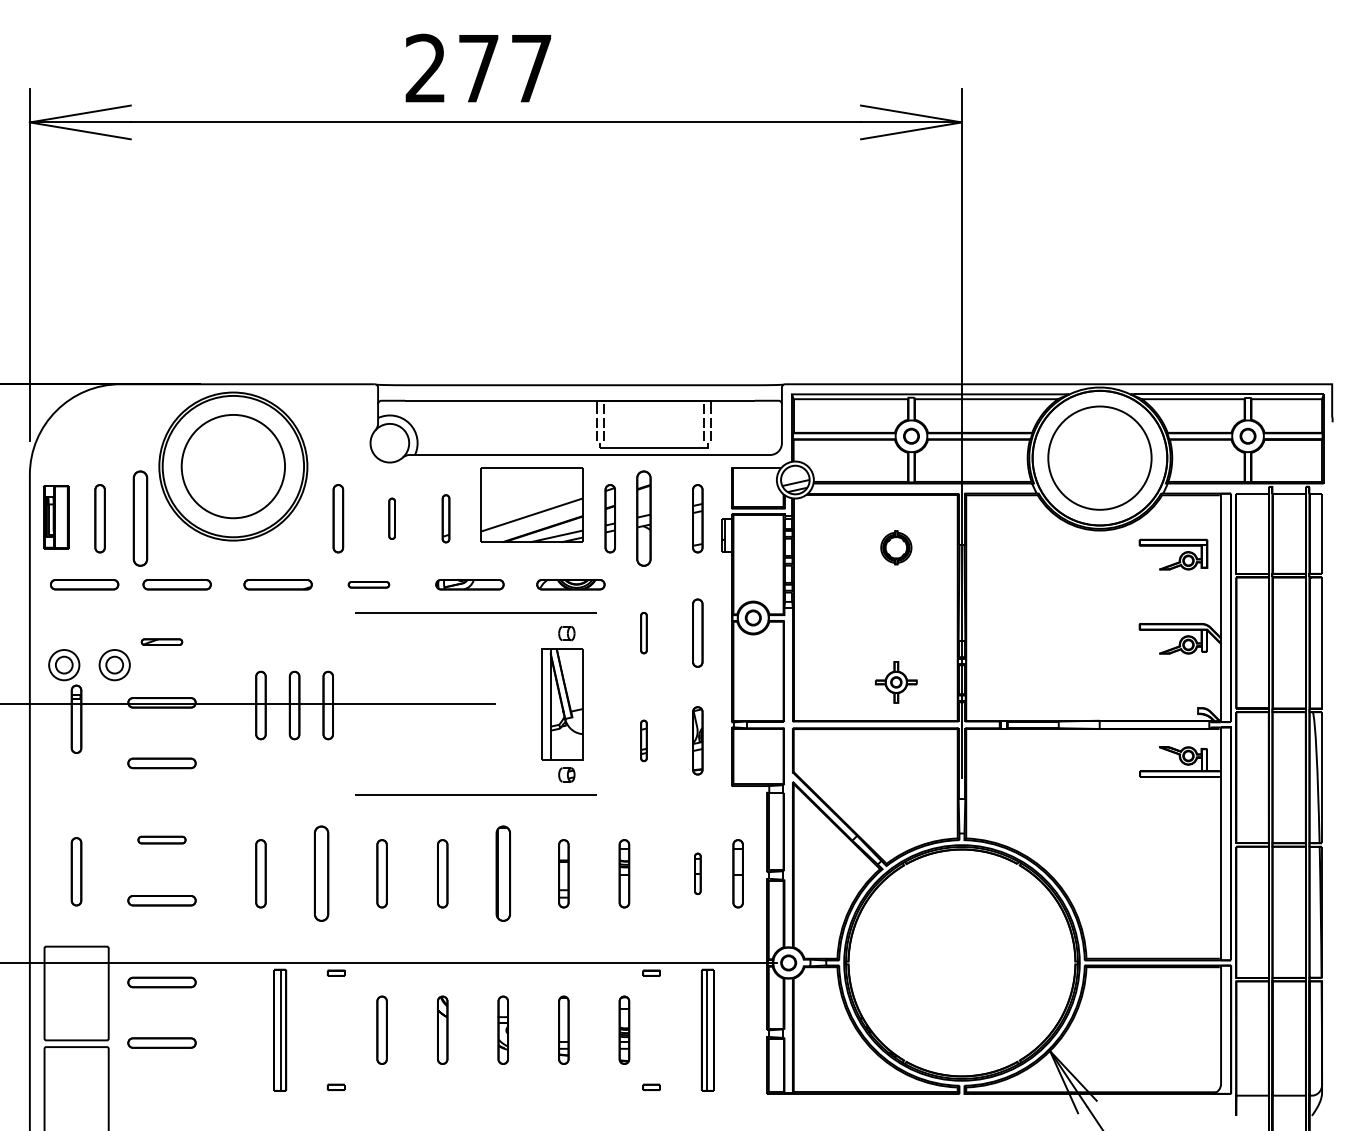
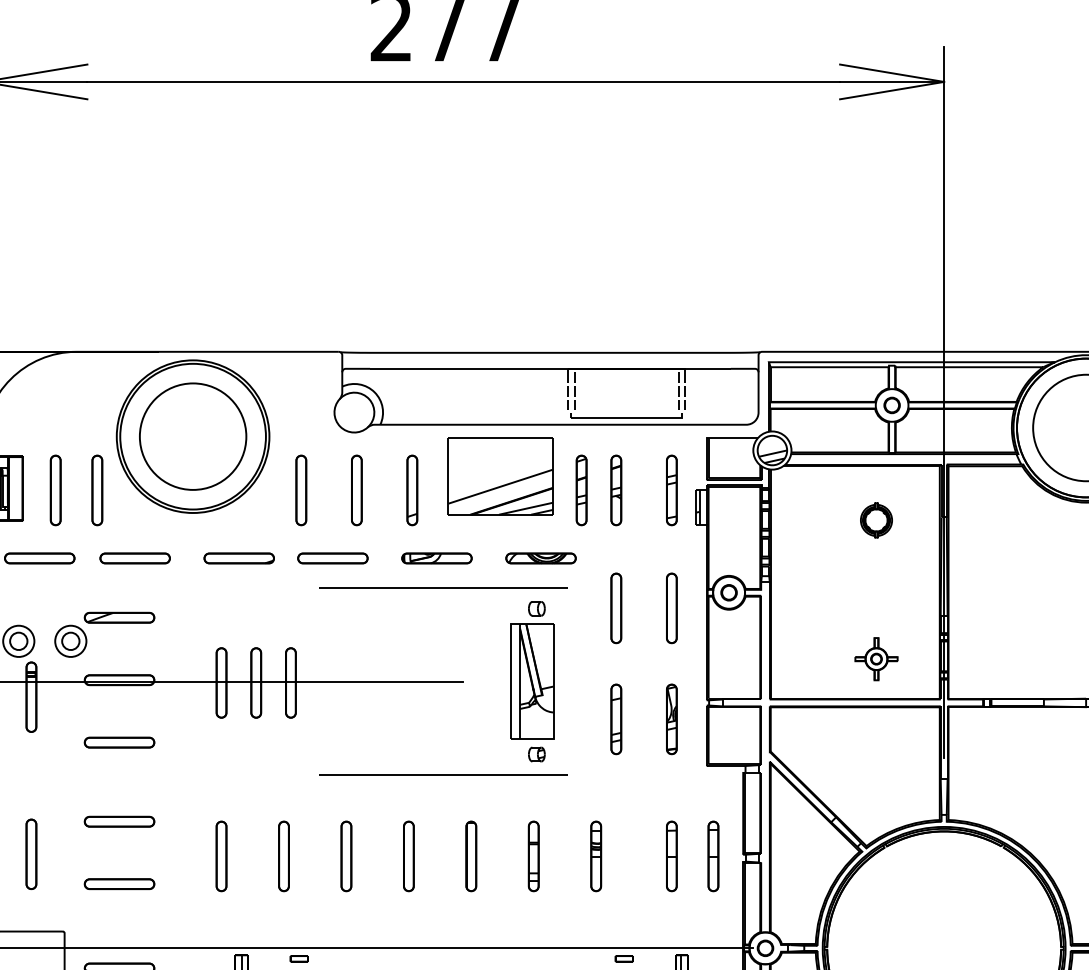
part: (140, 518) -> (97, 490), size x0.71
part: (391, 518) -> (356, 490), size x1.67
part: (445, 518) -> (411, 490), size x1.43
part: (643, 518) -> (615, 490), size x0.71
part: (368, 584) -> (332, 558), size x1.67
part: (643, 632) -> (615, 607), size x1.67
part: (161, 641) -> (119, 616), size x1.67
part: (643, 740) -> (615, 719), size x1.67
part: (161, 839) -> (119, 821), size x1.43
part: (321, 873) -> (283, 856), size x0.71
part: (502, 873) -> (470, 856), size x0.71
part: (697, 873) -> (671, 856), size x1.67

